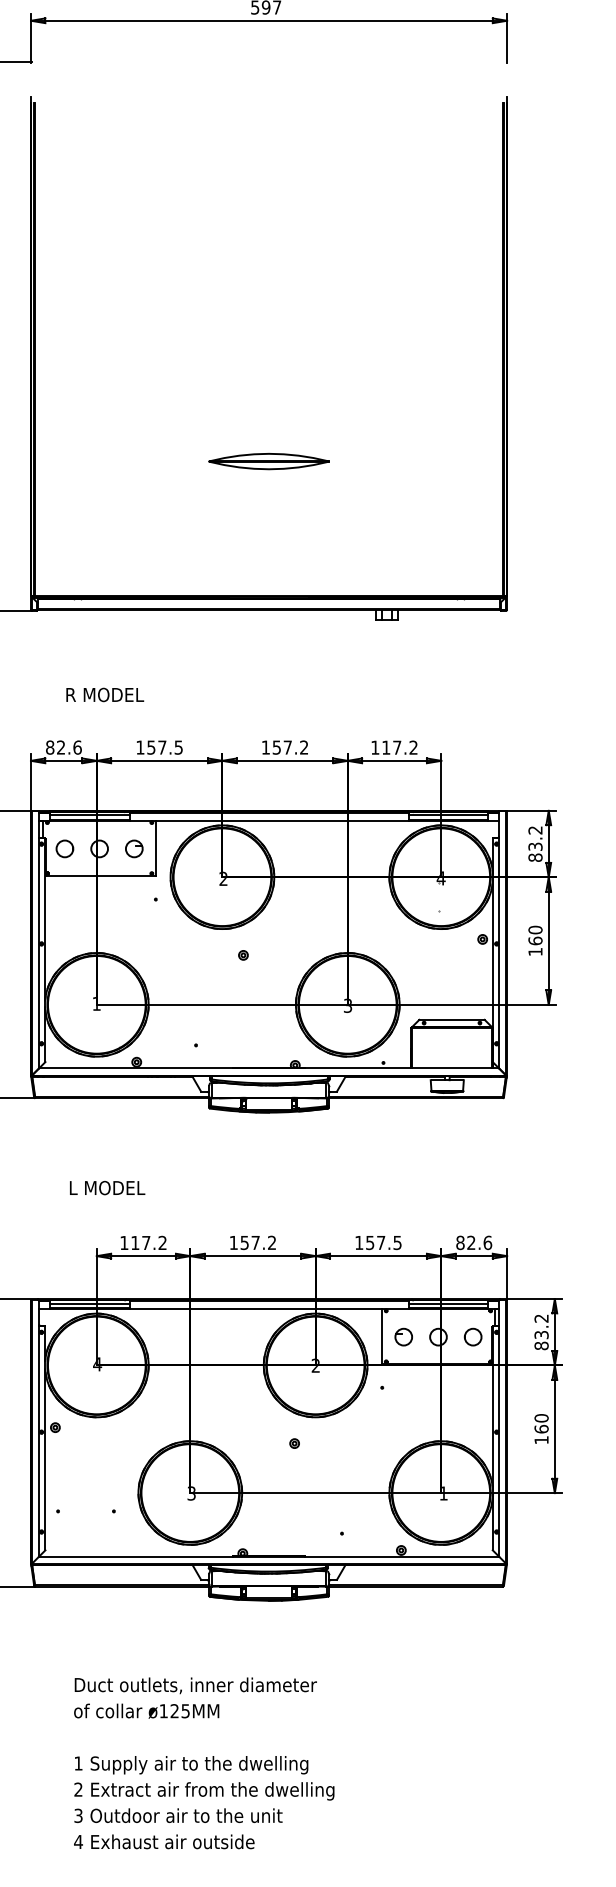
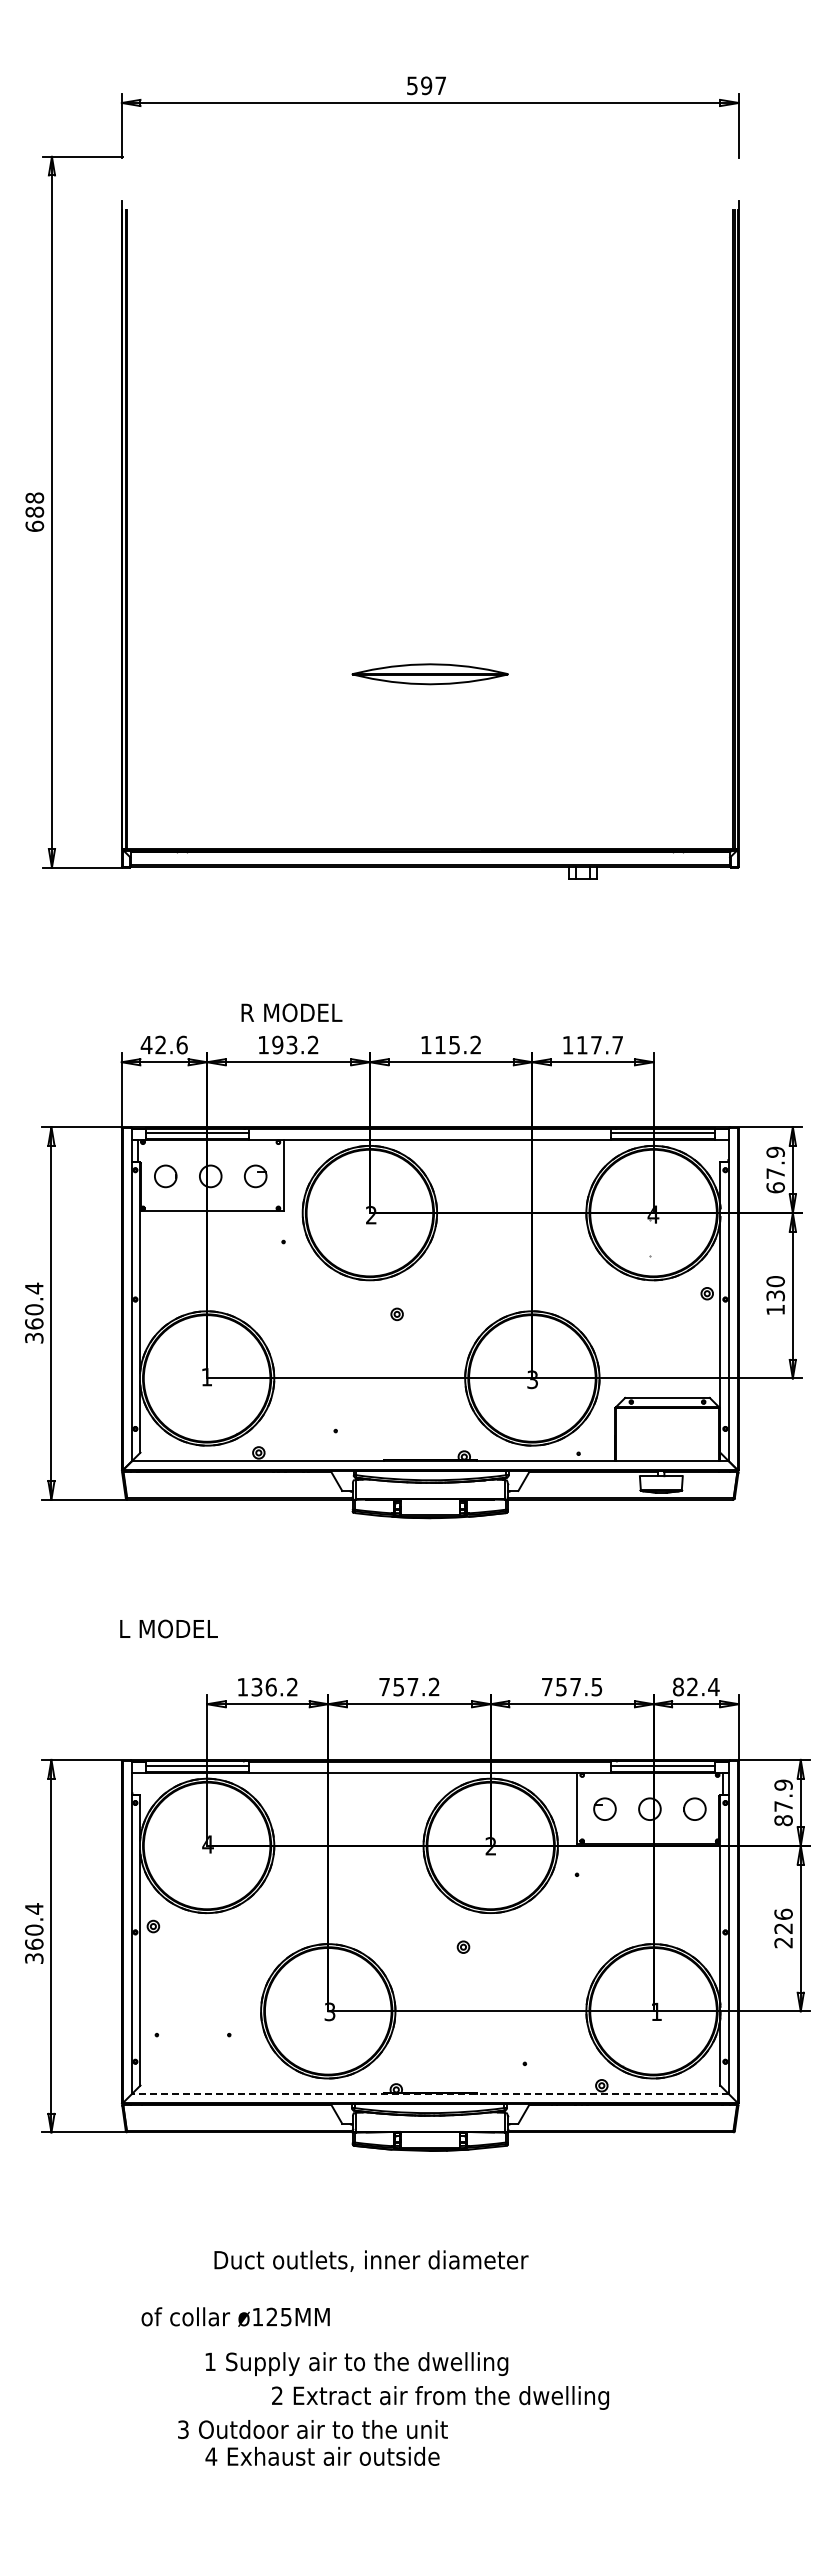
text: (104, 694) -> (291, 1012), moved
text: (50, 747) -> (146, 1044), 82.6 -> 42.6
text: (165, 747) -> (295, 1044), 157.5 -> 193.2
text: (282, 747) -> (447, 1045), 157.2 -> 115.2
text: (413, 747) -> (617, 1045), 117.2 -> 117.7
text: (535, 843) -> (775, 1169), 83.2 -> 67.9
text: (535, 940) -> (775, 1295), 160 -> 130
text: (107, 1187) -> (168, 1628), moved
text: (140, 1242) -> (263, 1686), 117.2 -> 136.2
text: (487, 1242) -> (713, 1686), 82.6 -> 82.4
text: (233, 1243) -> (384, 1687), 157.2 -> 757.2
text: (359, 1243) -> (547, 1687), 157.5 -> 757.5
text: (541, 1326) -> (783, 1795), 83.2 -> 87.9
text: (541, 1429) -> (783, 1928), 160 -> 226
line: (268, 1556) -> (429, 2093), solid -> dashed
text: (195, 1685) -> (371, 2260), moved
text: (146, 1710) -> (235, 2316), moved
text: (191, 1764) -> (356, 2363), moved
text: (204, 1791) -> (440, 2397), moved
text: (164, 1841) -> (322, 2455), moved

